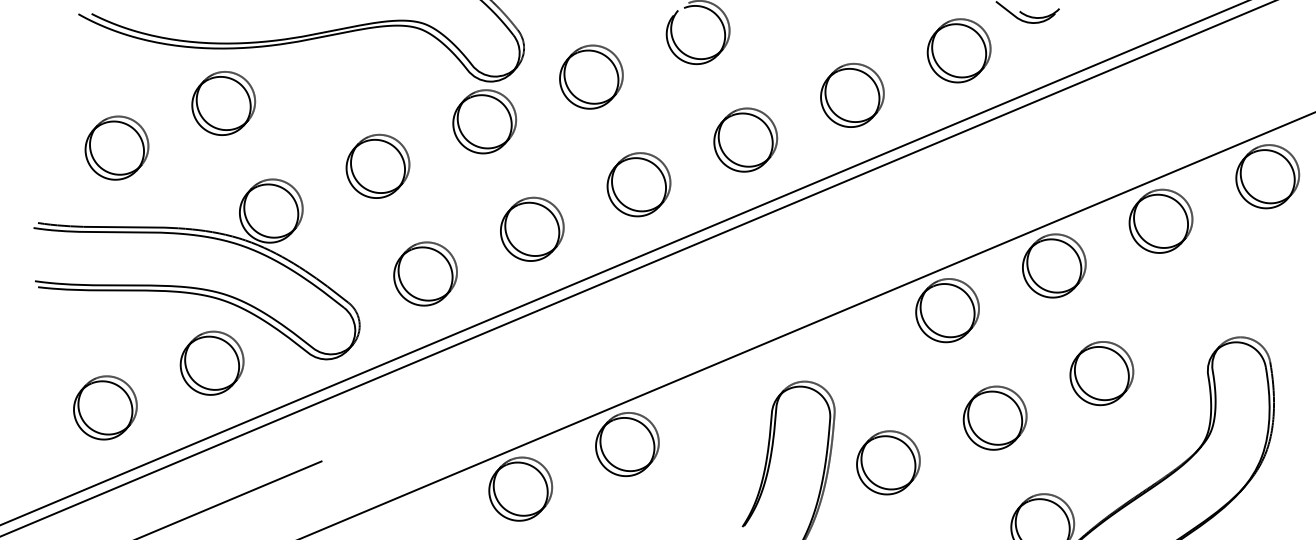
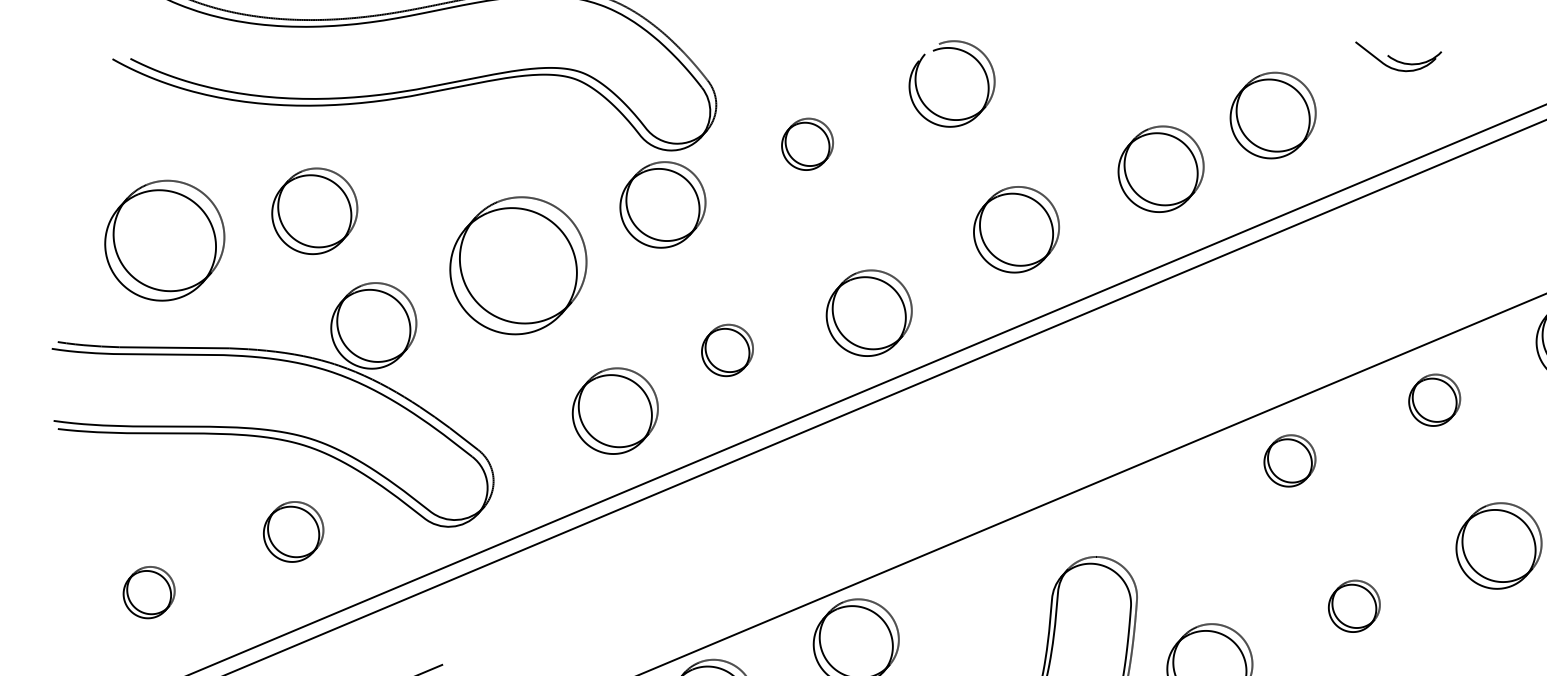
part: (958, 50) -> (1272, 115), moved
part: (591, 76) -> (807, 143), size x0.6
part: (223, 103) -> (314, 211), moved
part: (116, 147) -> (164, 239), size x1.4
part: (377, 165) -> (517, 264), size x1.6
part: (638, 184) -> (868, 312), moved
part: (532, 228) -> (727, 349), size x0.6
part: (1054, 265) -> (1434, 399), size x0.6
part: (425, 273) -> (615, 410), moved
part: (947, 310) -> (1289, 460), size x0.6
part: (211, 362) -> (292, 531), size x0.7
part: (105, 407) -> (149, 591), size x0.6
part: (994, 417) -> (1353, 605), size x0.6

